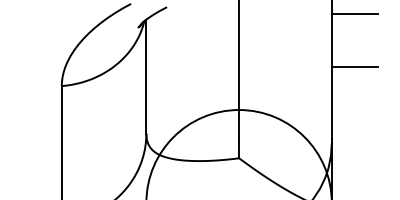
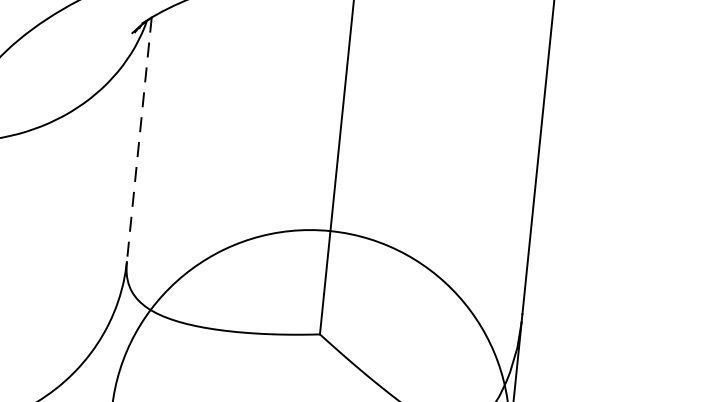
line: (354, 14) -> (598, 51), removed
line: (354, 67) -> (586, 165), removed
line: (146, 76) -> (139, 139), solid -> dashed

